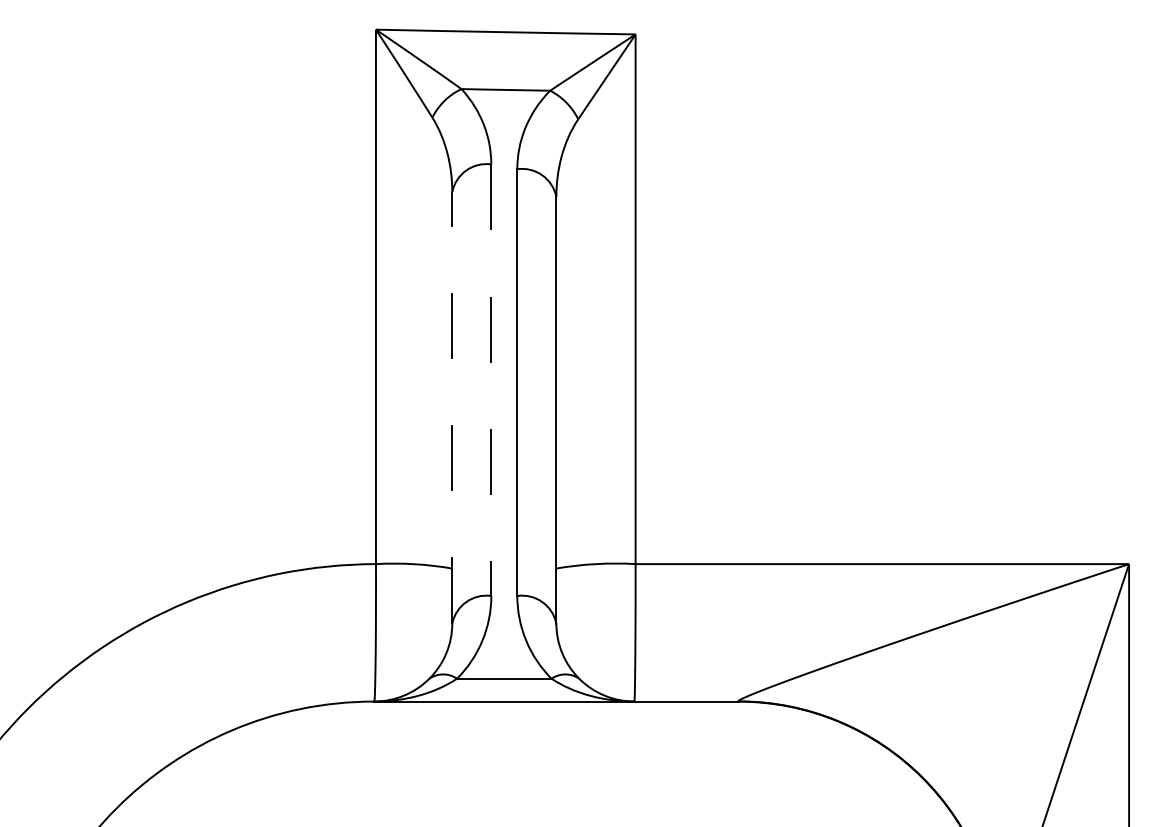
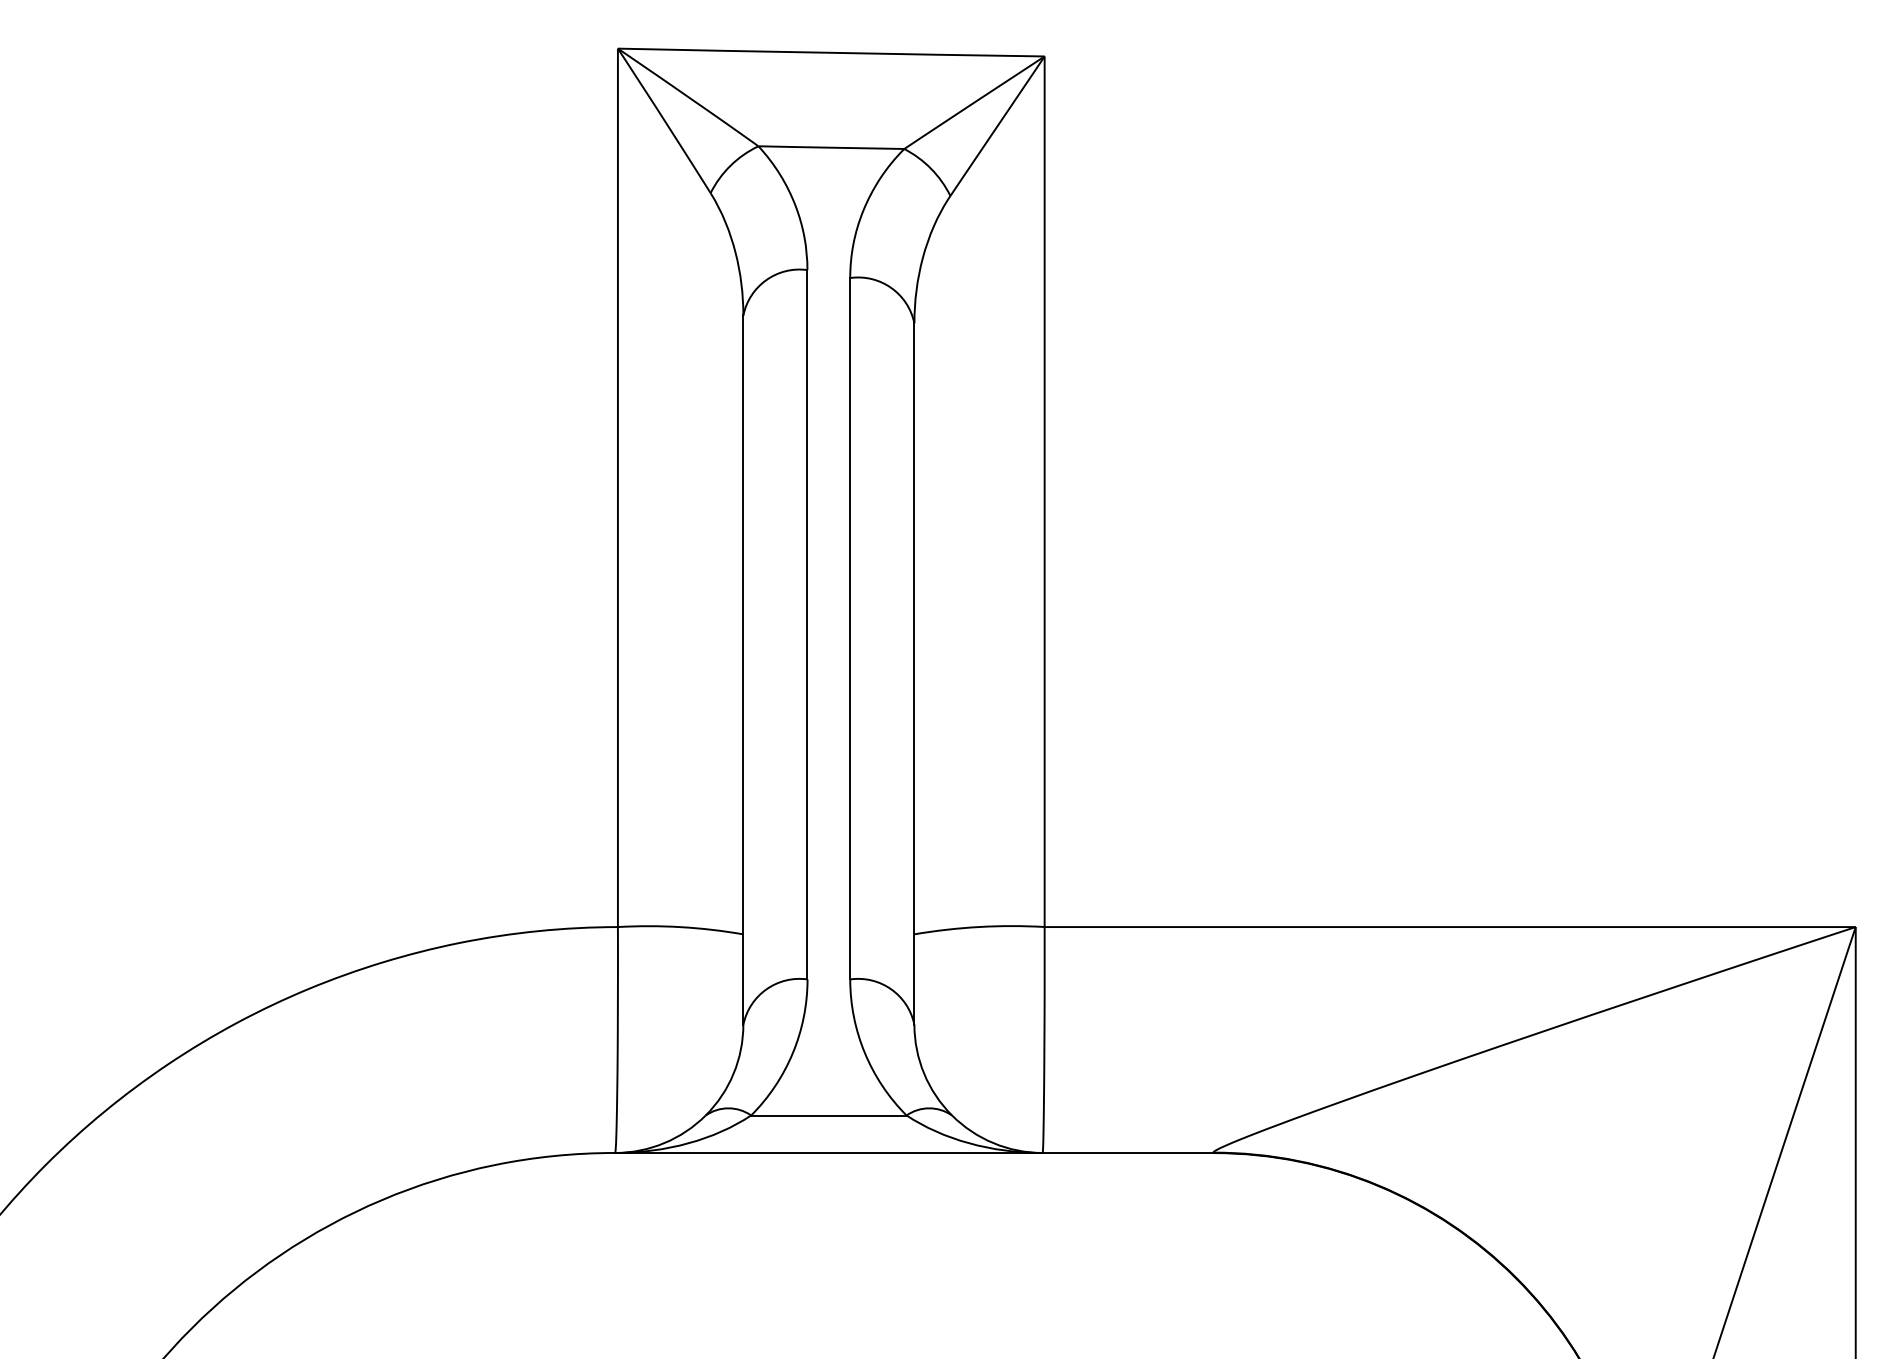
line: (491, 380) -> (807, 625), dashed -> solid
line: (452, 407) -> (743, 669), dashed -> solid

